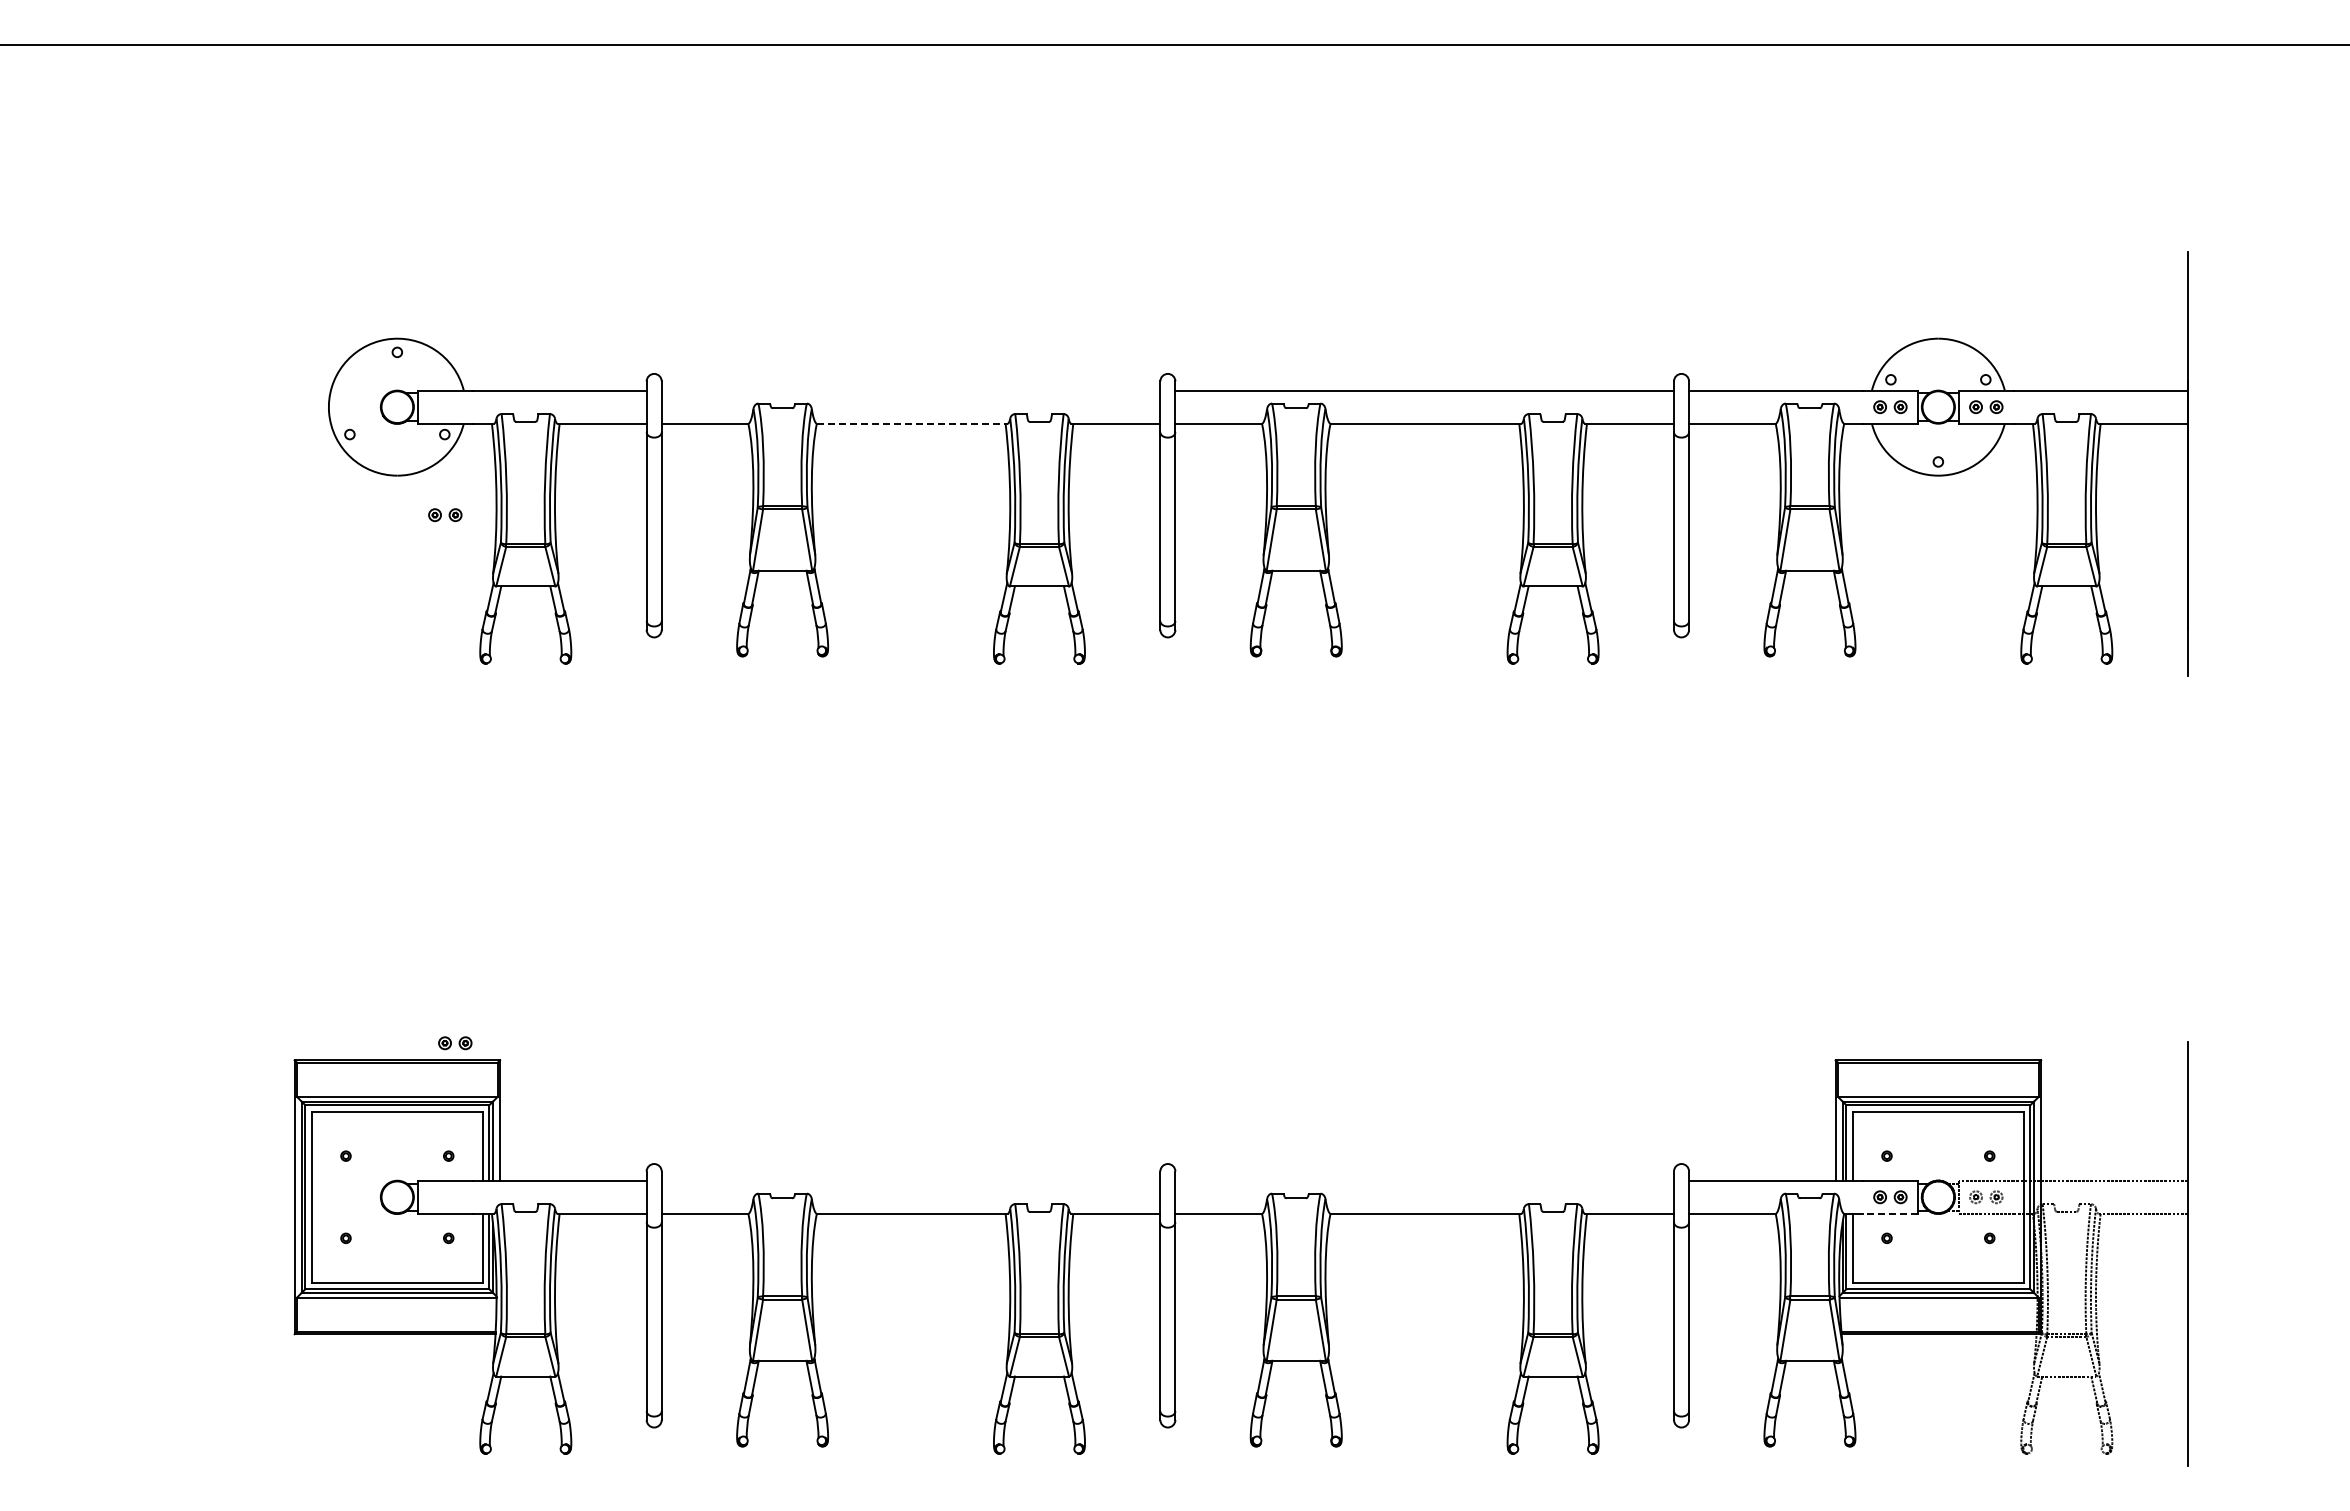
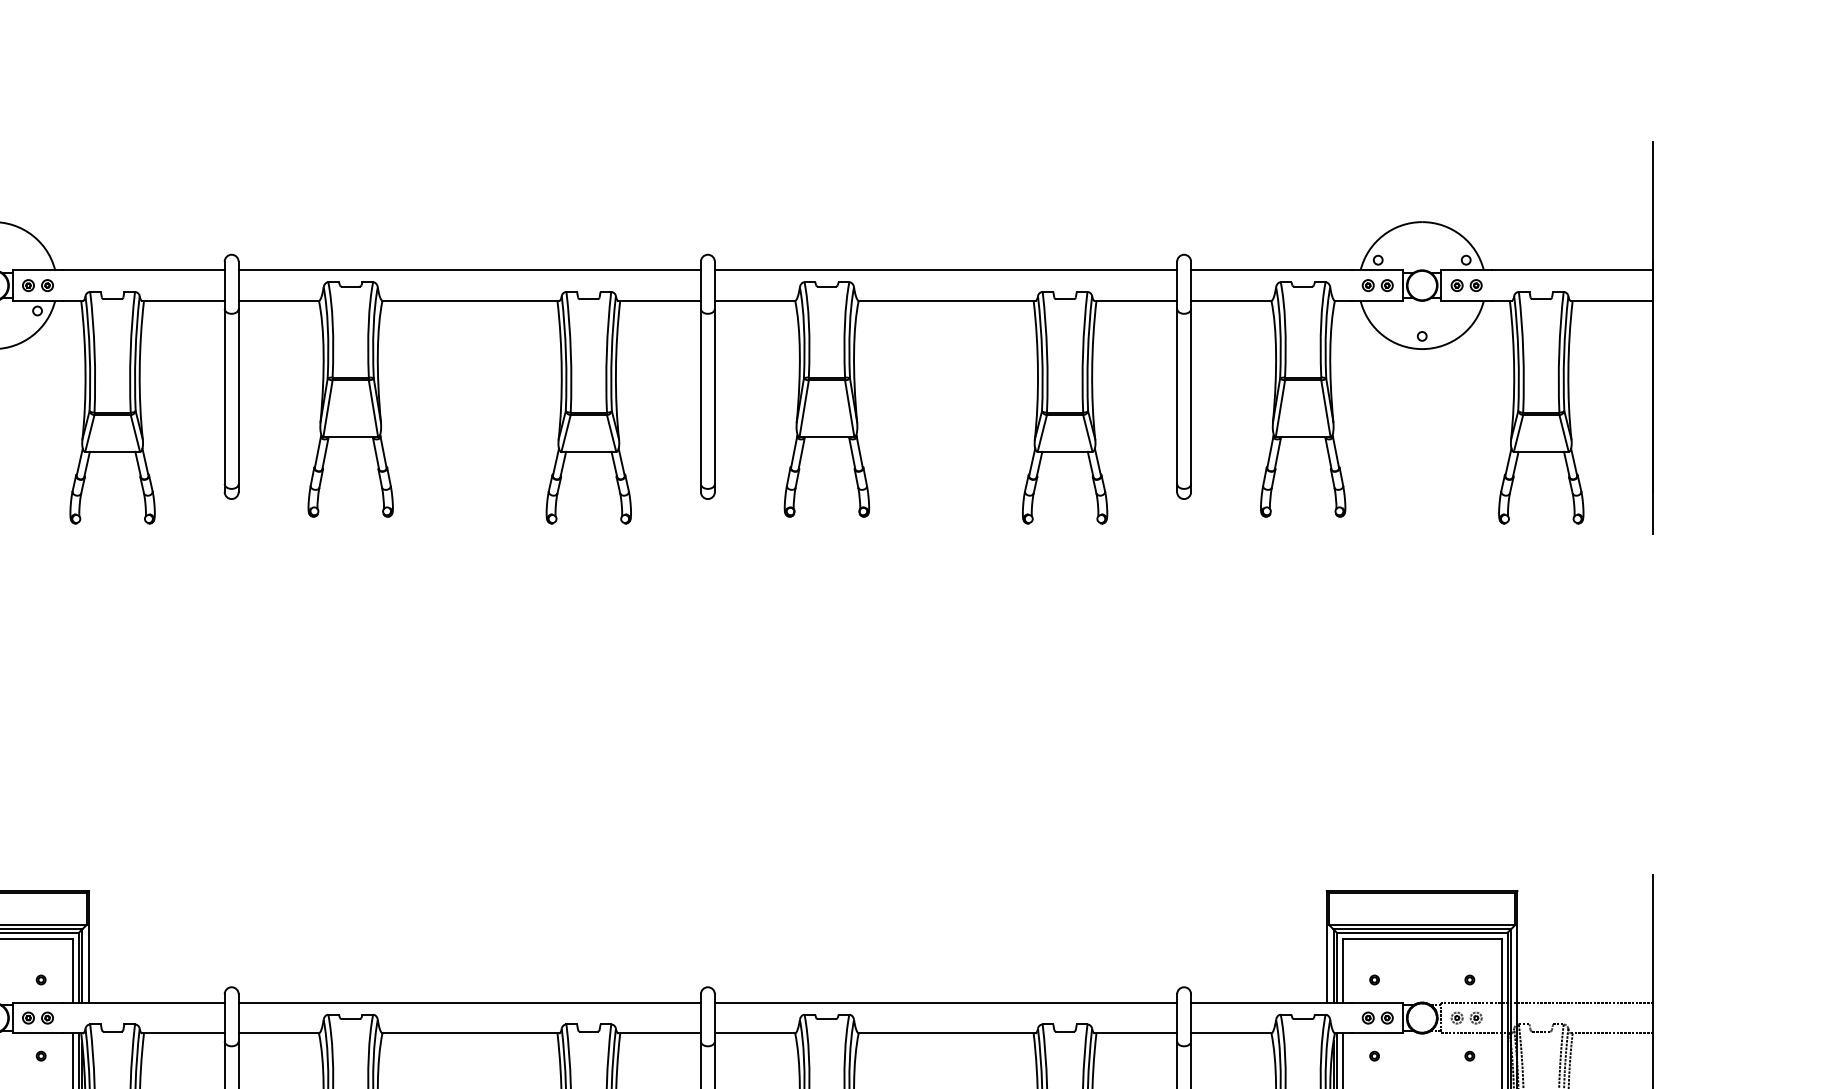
line: (910, 390) -> (469, 270), added
line: (912, 423) -> (471, 300), dashed -> solid
part: (445, 515) -> (38, 285), moved
part: (455, 1043) -> (38, 1018), moved
line: (910, 1180) -> (469, 1002), added
line: (1424, 1180) -> (945, 1002), added
line: (1889, 1213) -> (1376, 1033), dashed -> solid

